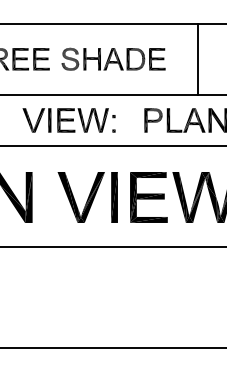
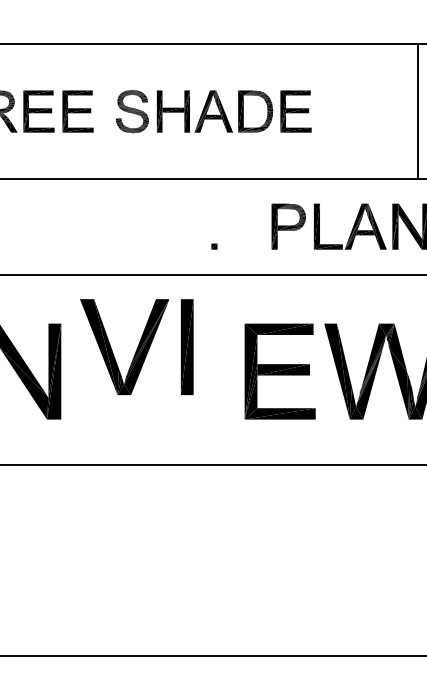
line: (198, 58) -> (418, 110), moved
part: (68, 120) -> (128, 226), removed
part: (87, 197) -> (136, 347), moved

